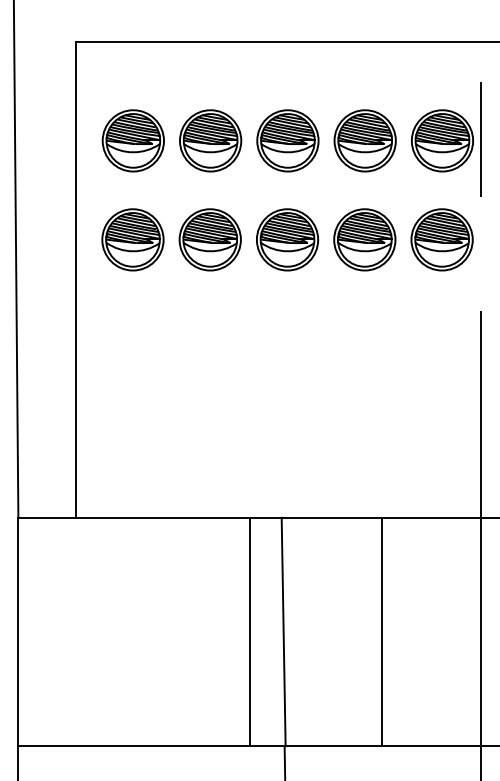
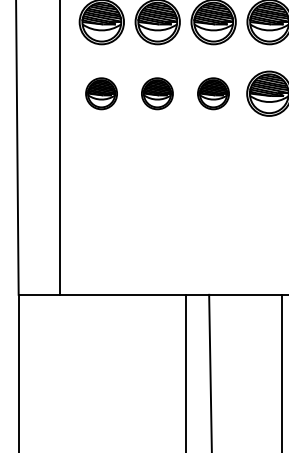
part: (132, 239) -> (101, 93), size x0.7
part: (209, 239) -> (156, 93), size x0.7
part: (287, 239) -> (213, 93), size x0.7

